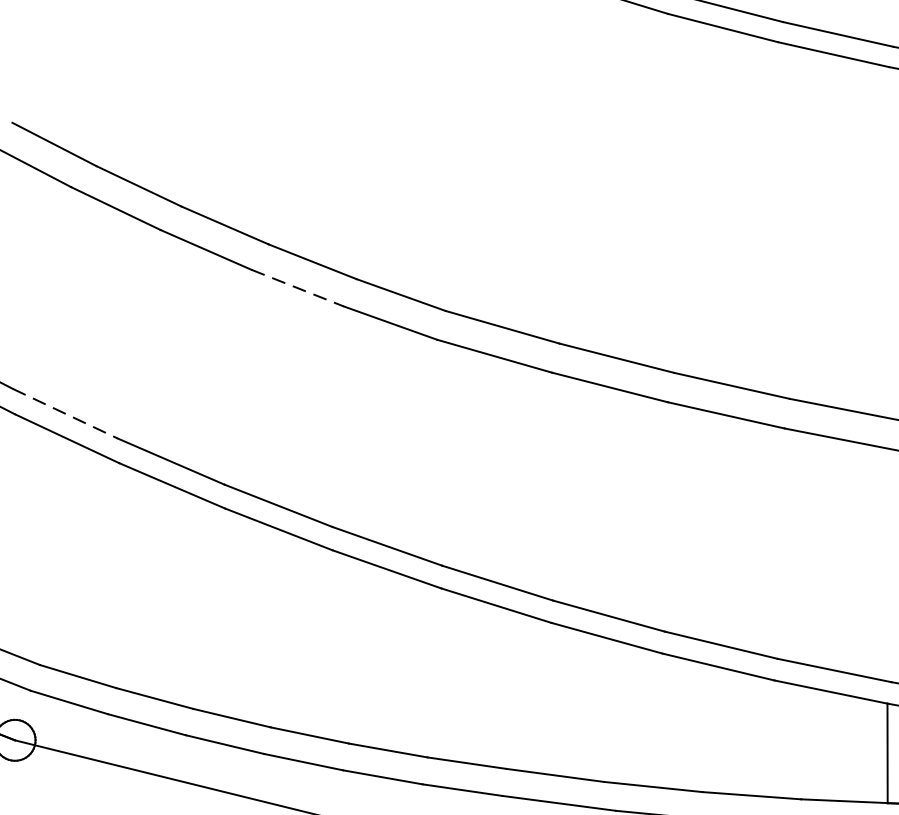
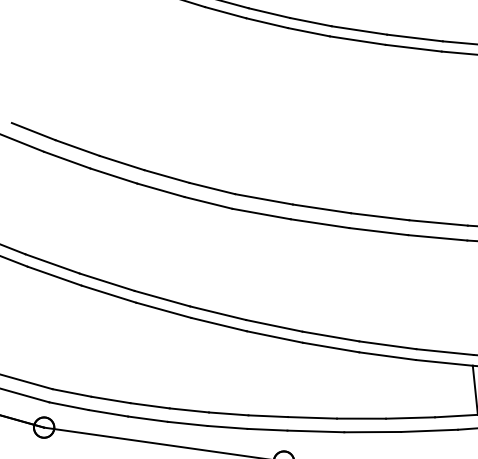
line: (296, 288) -> (160, 190), dashed -> solid
line: (65, 412) -> (52, 263), dashed -> solid

